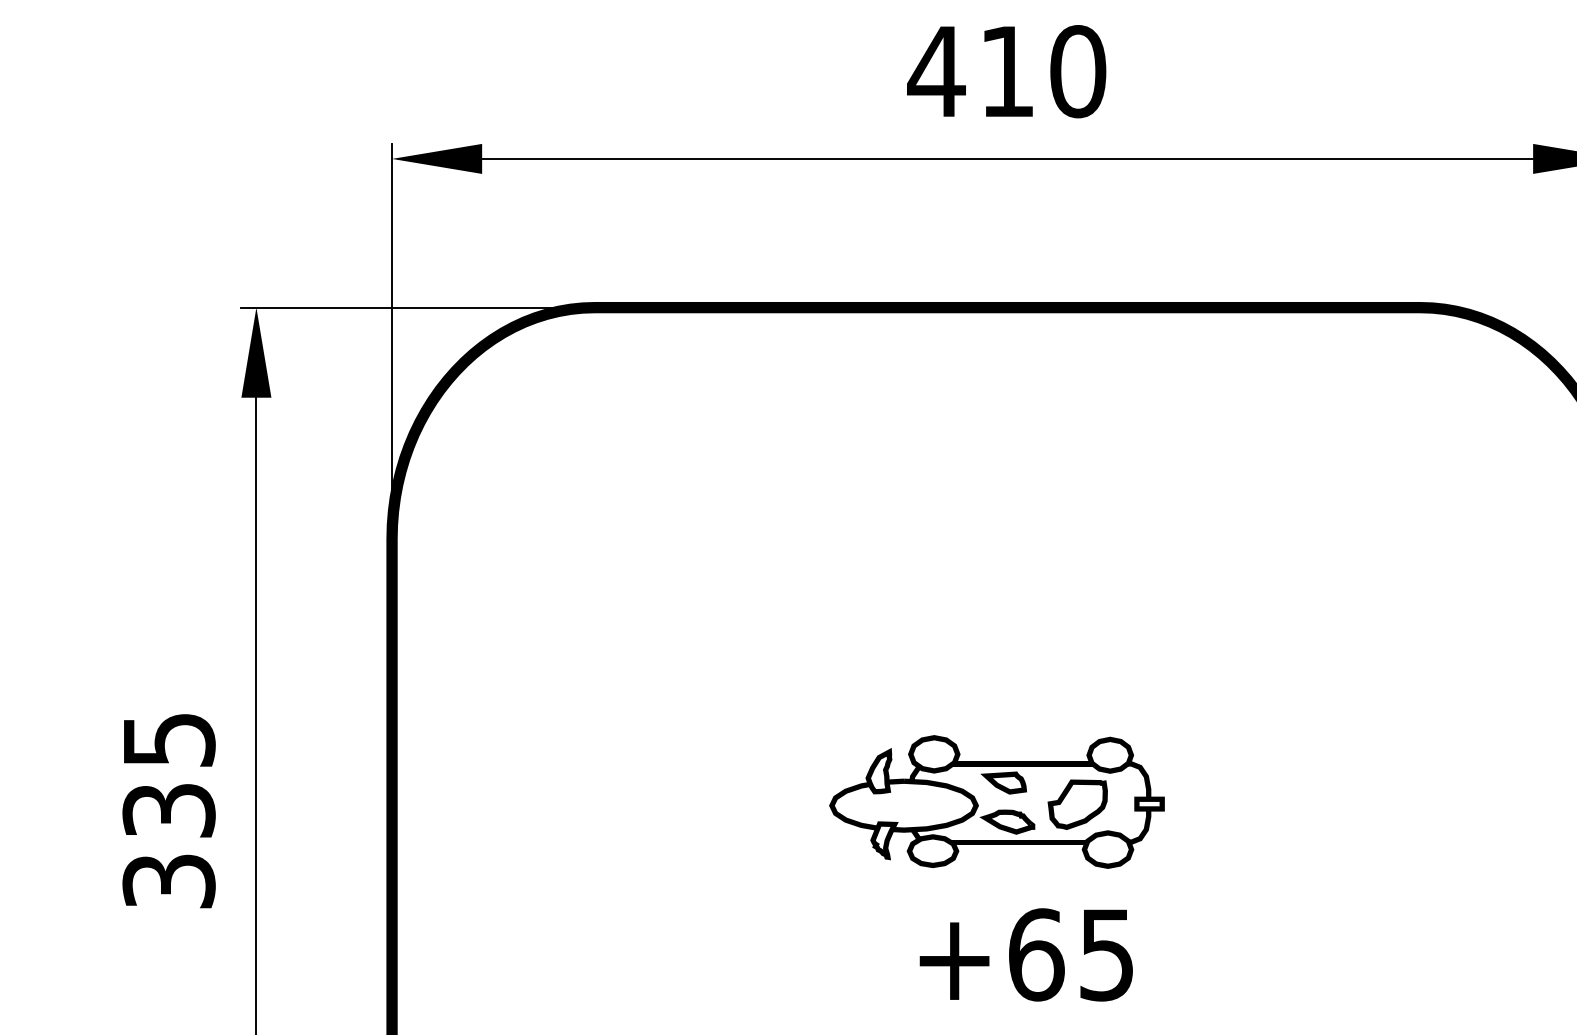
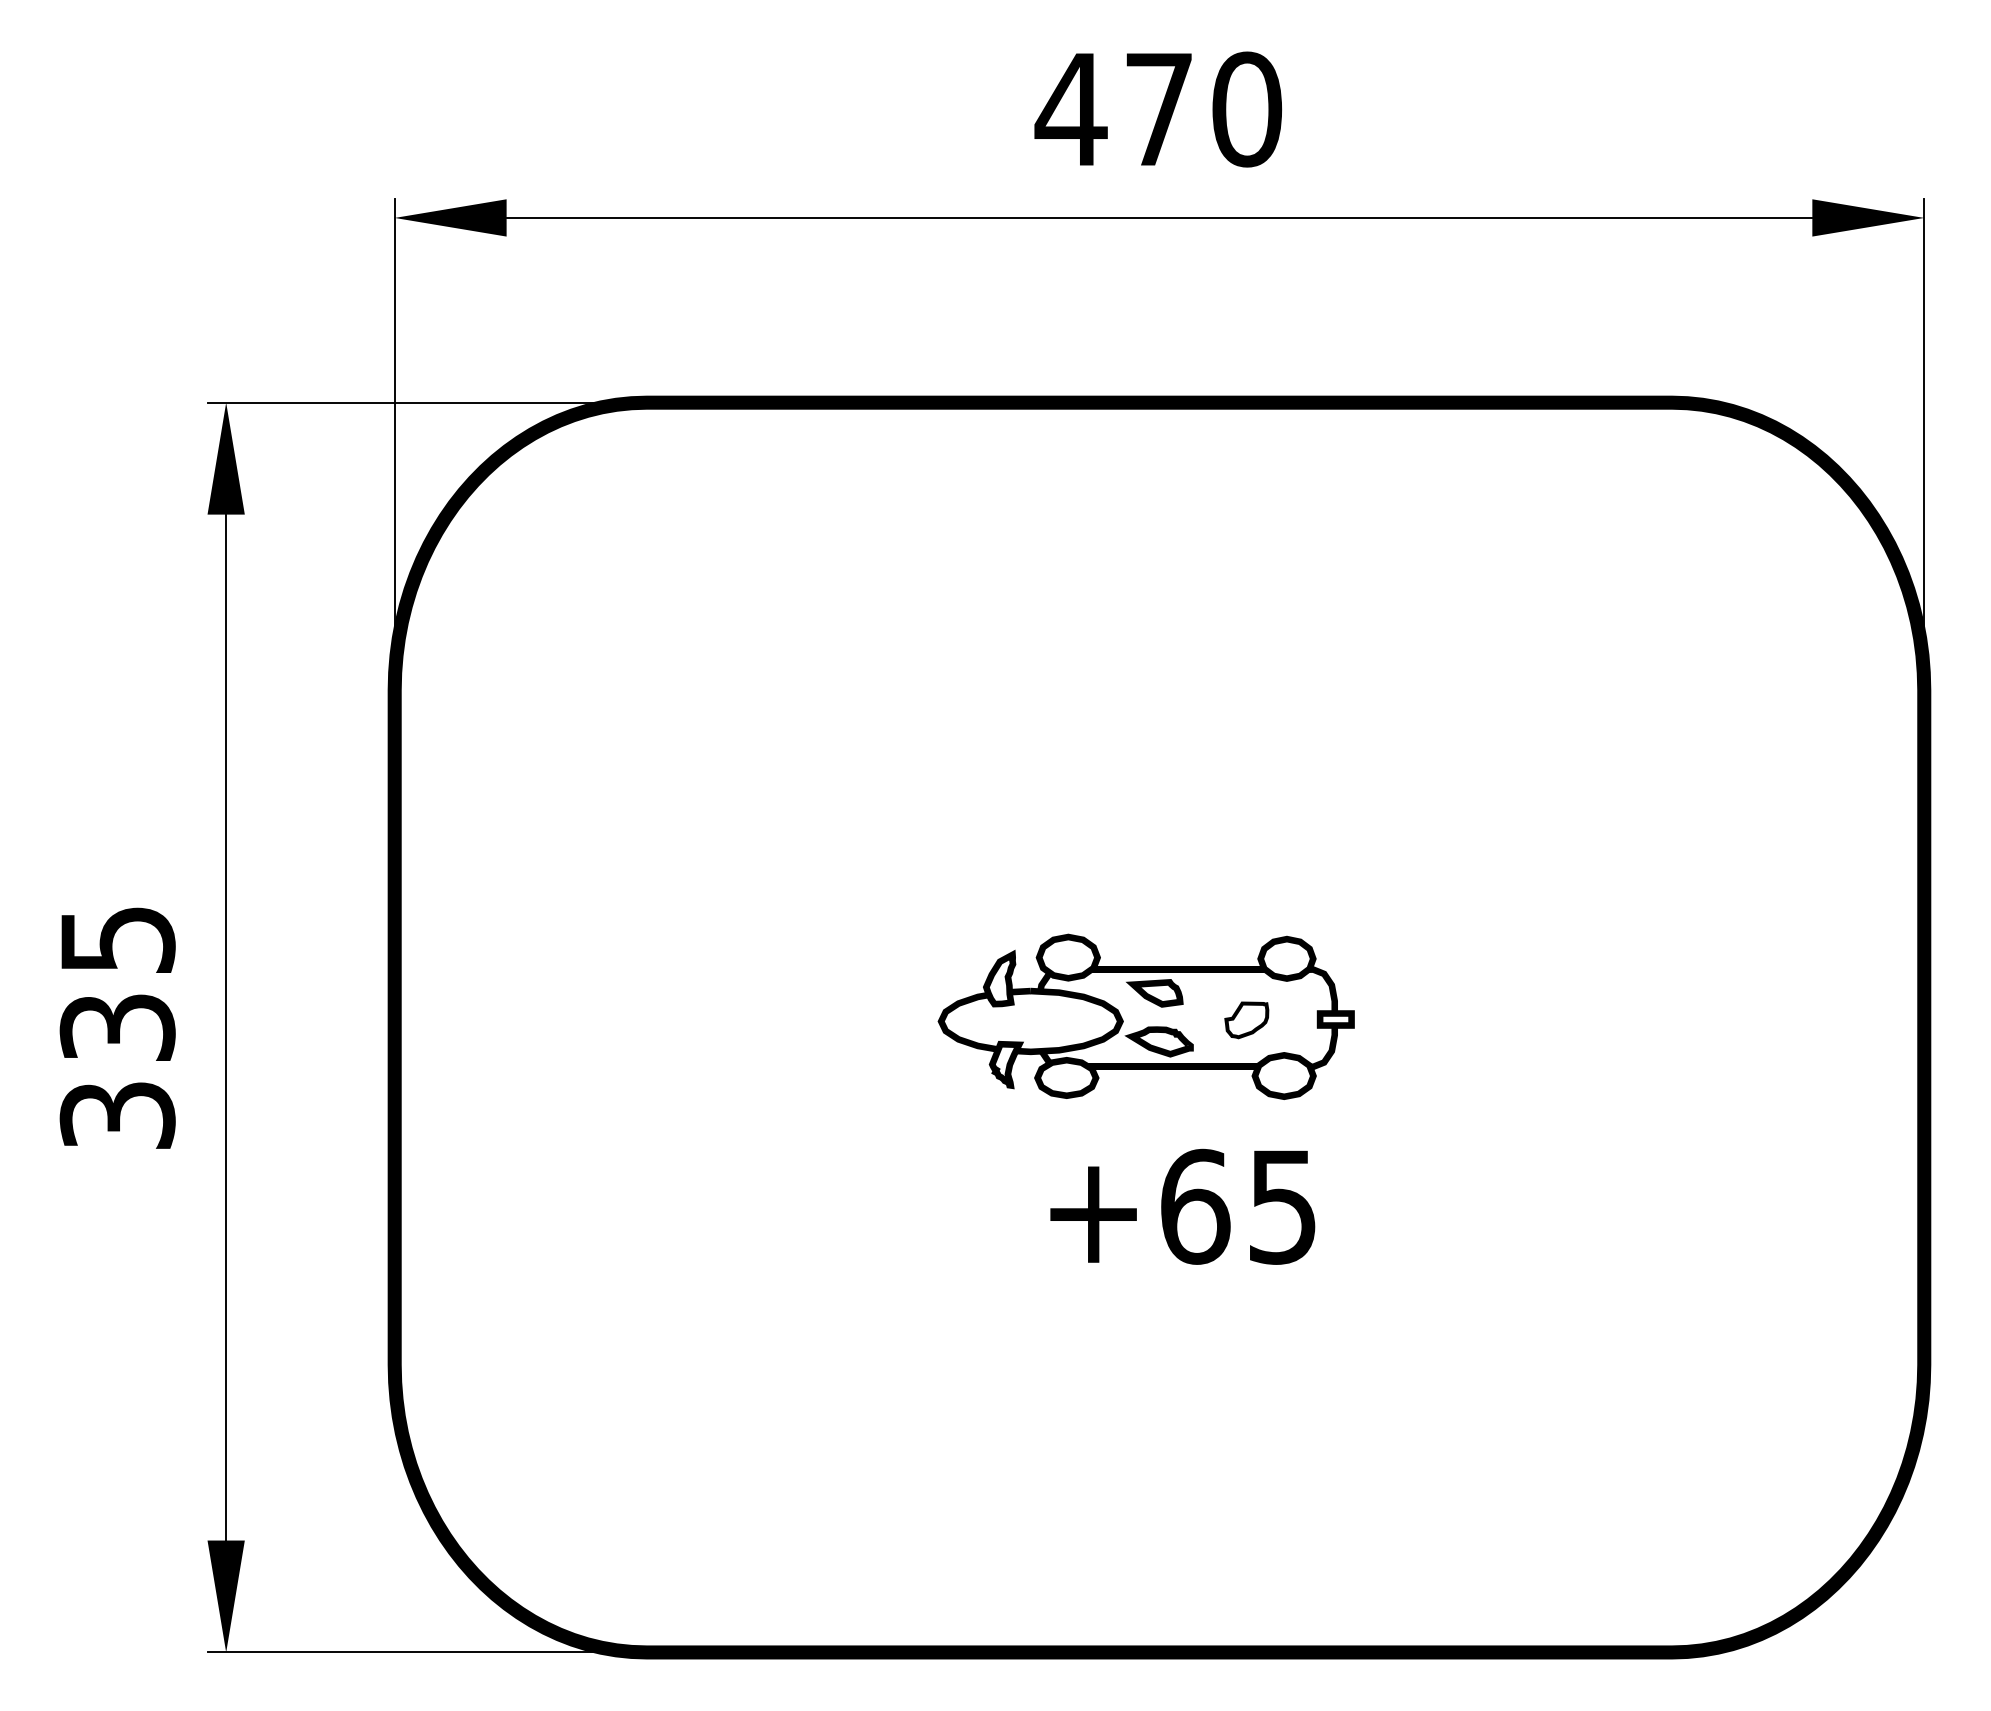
text: (1006, 71) -> (1158, 109), 410 -> 470
part: (1077, 804) -> (1246, 1020), size x0.6

